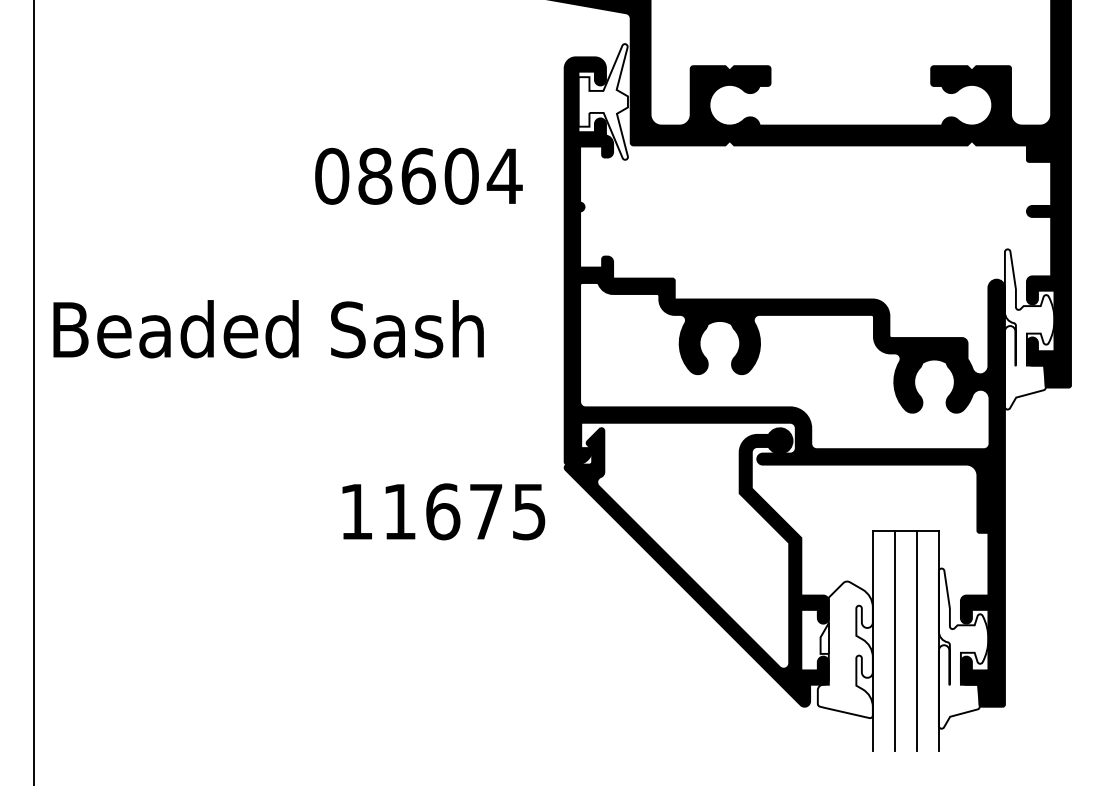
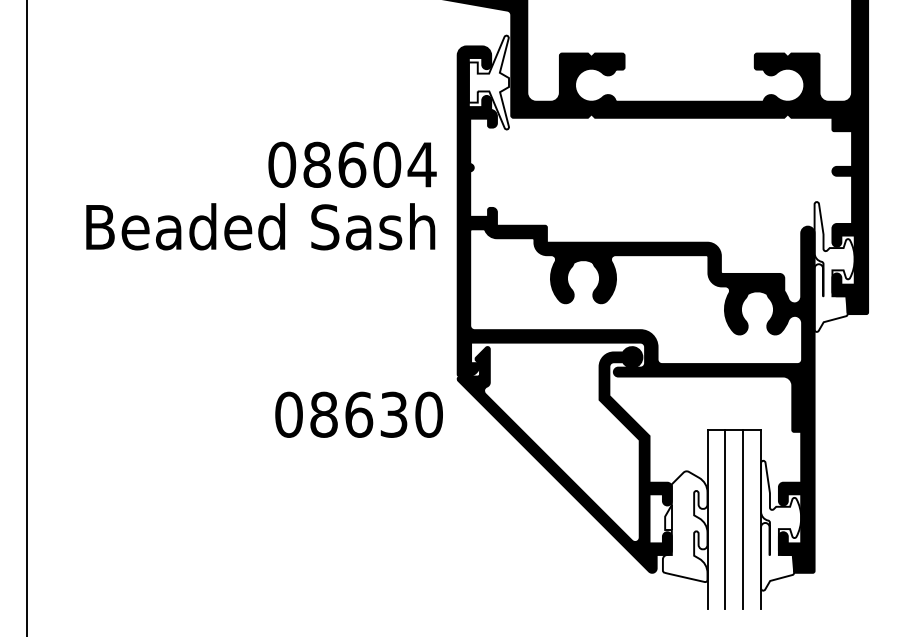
text: (418, 175) -> (352, 164), moved
text: (268, 328) -> (260, 226), moved
text: (442, 511) -> (358, 414), 11675 -> 08630

